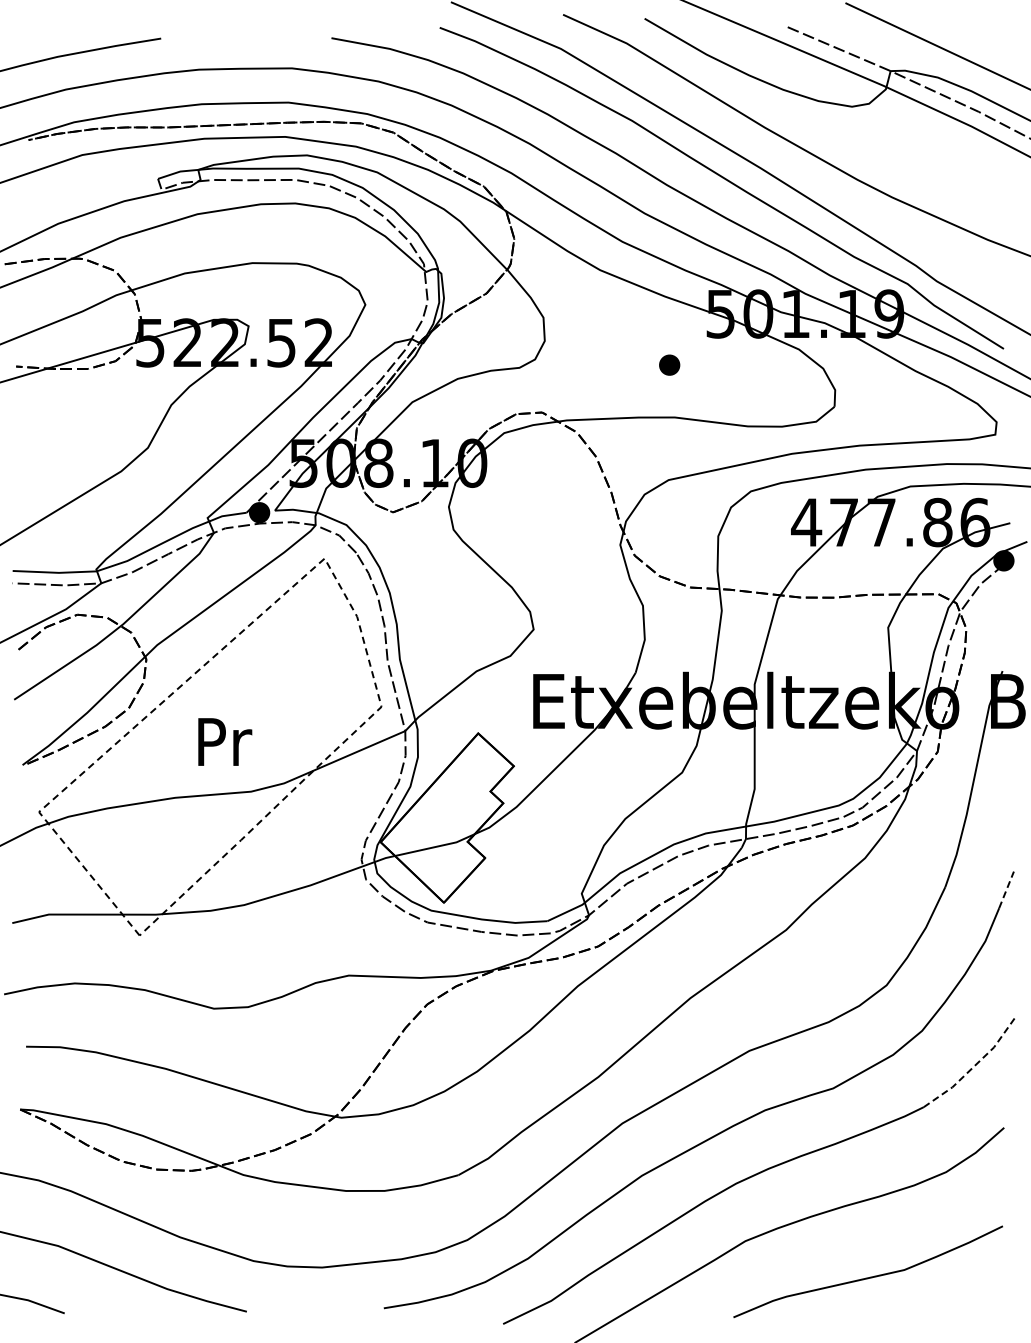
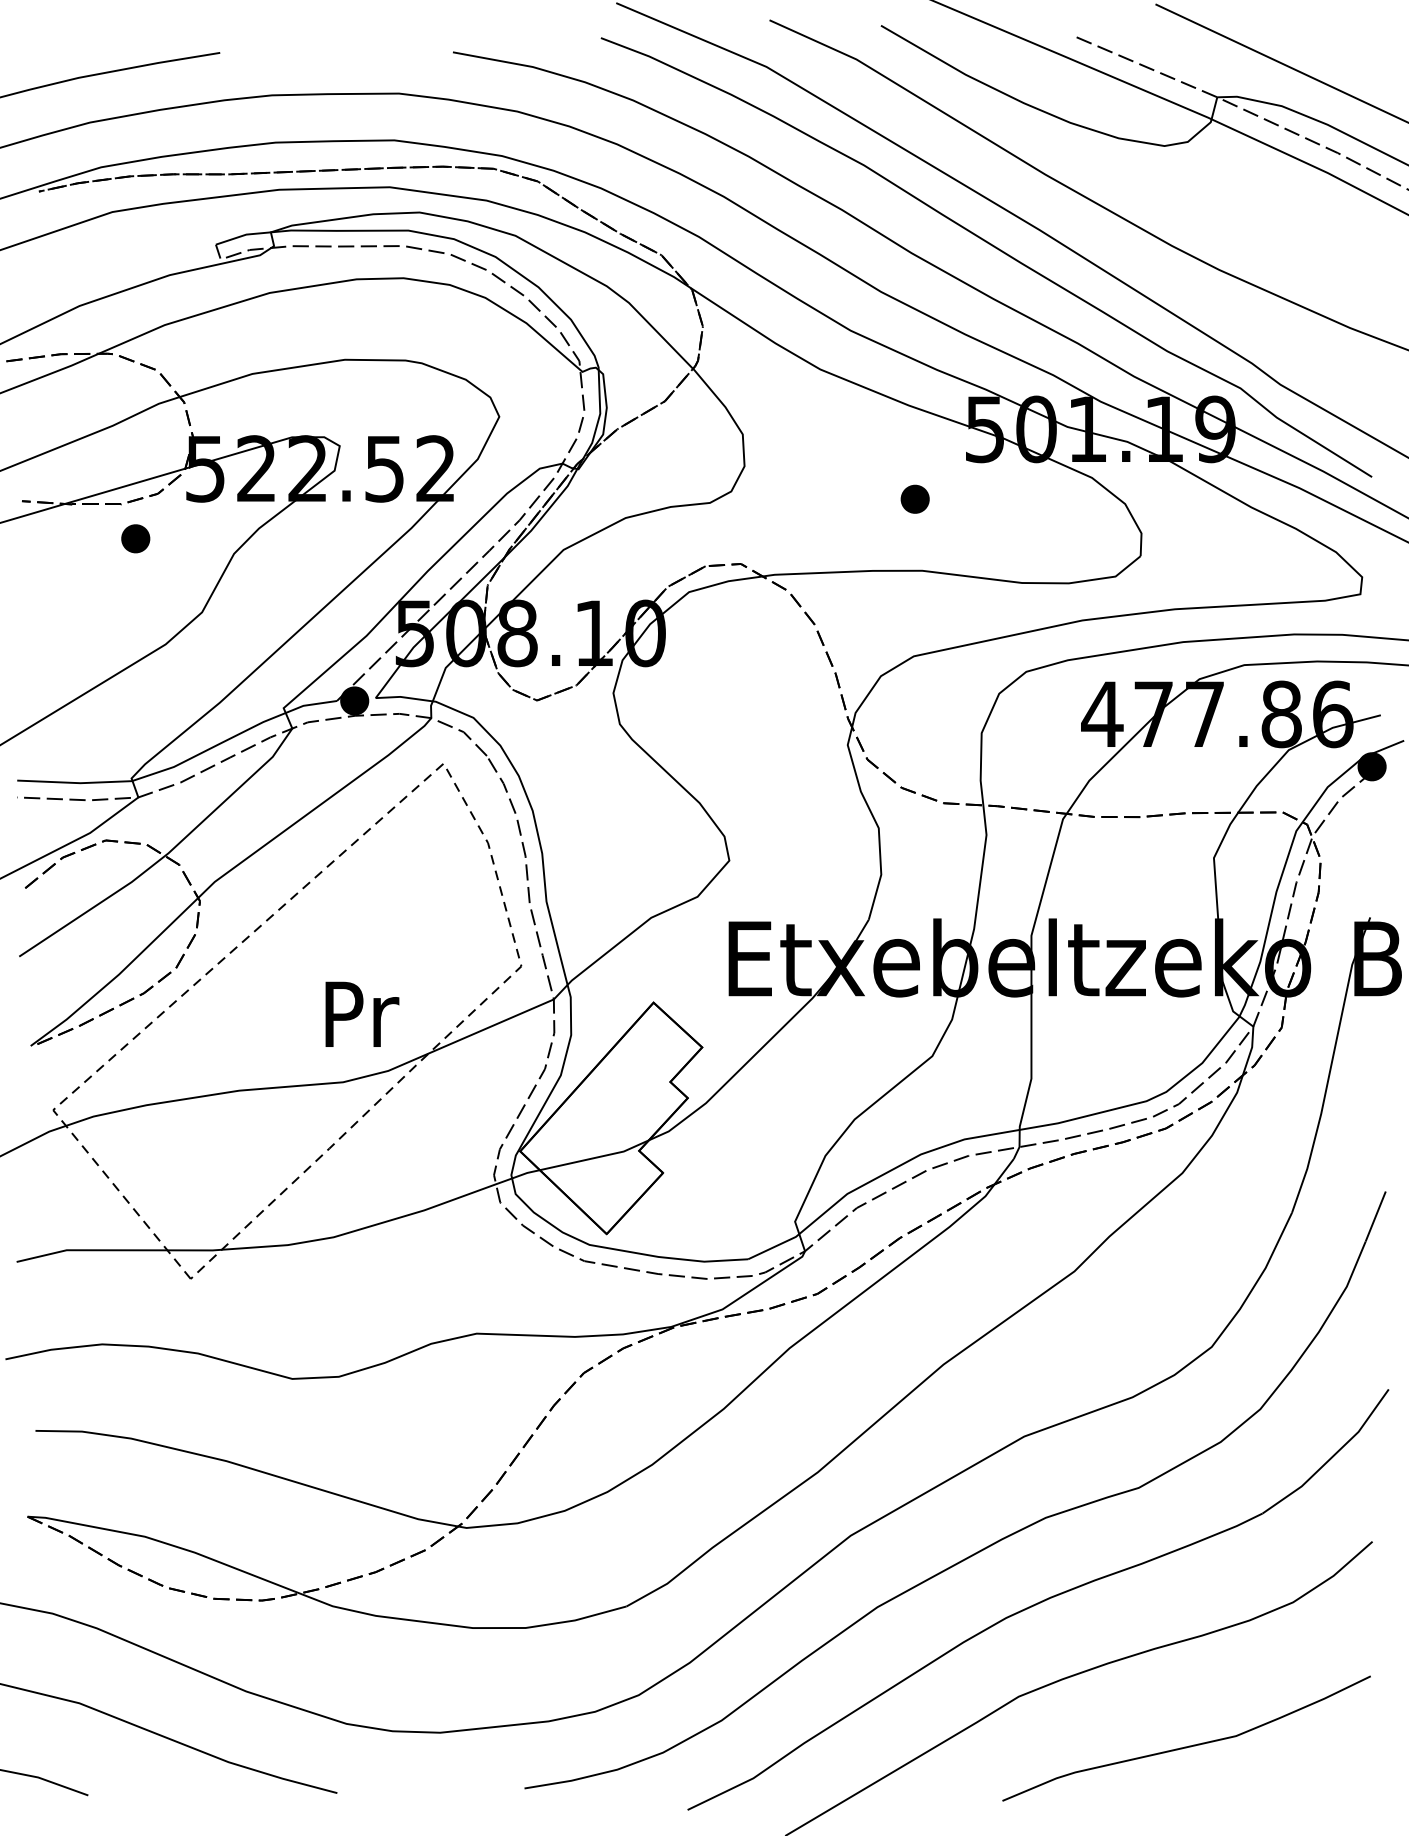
part: (98, 393) -> (134, 538), added
text: (225, 741) -> (362, 1013), moved
line: (1006, 889) -> (1375, 1215), dashed -> solid
line: (974, 1066) -> (1331, 1457), dashed -> solid

